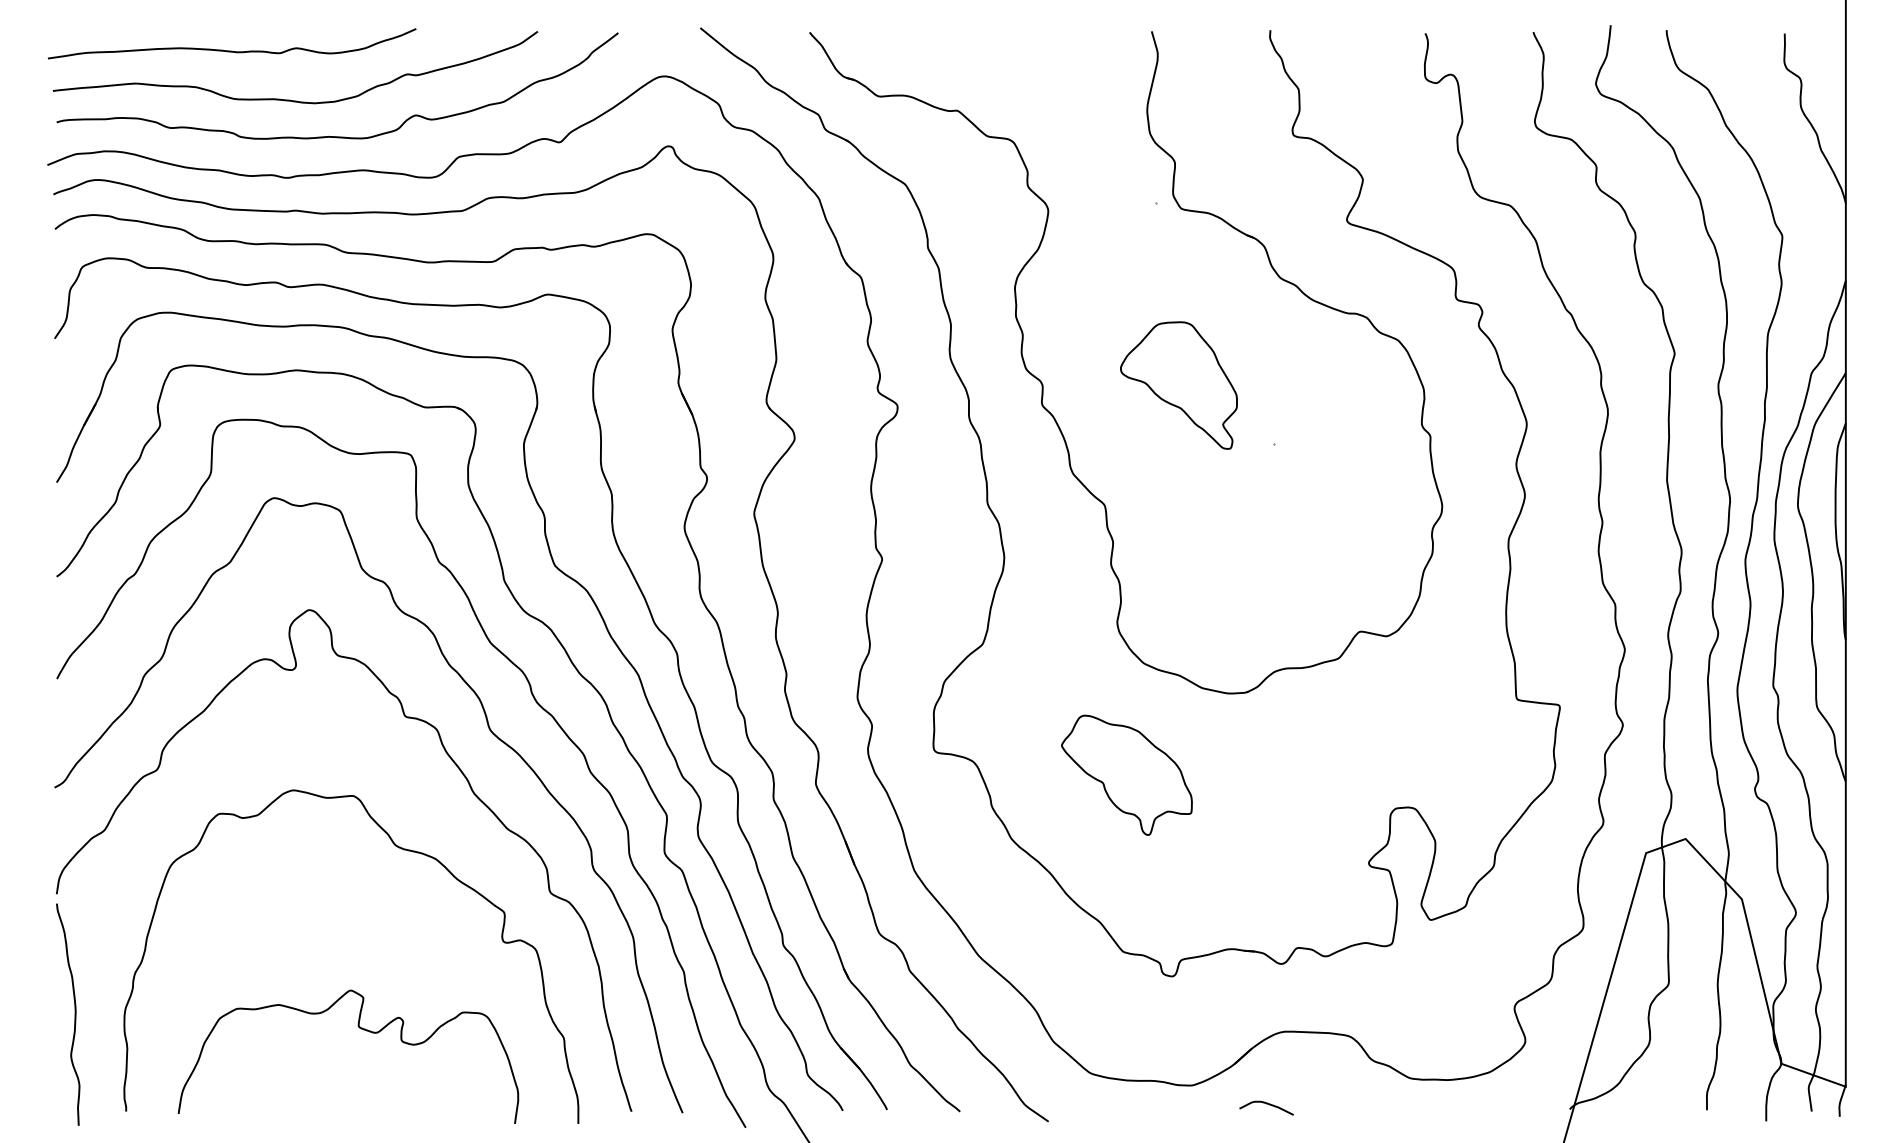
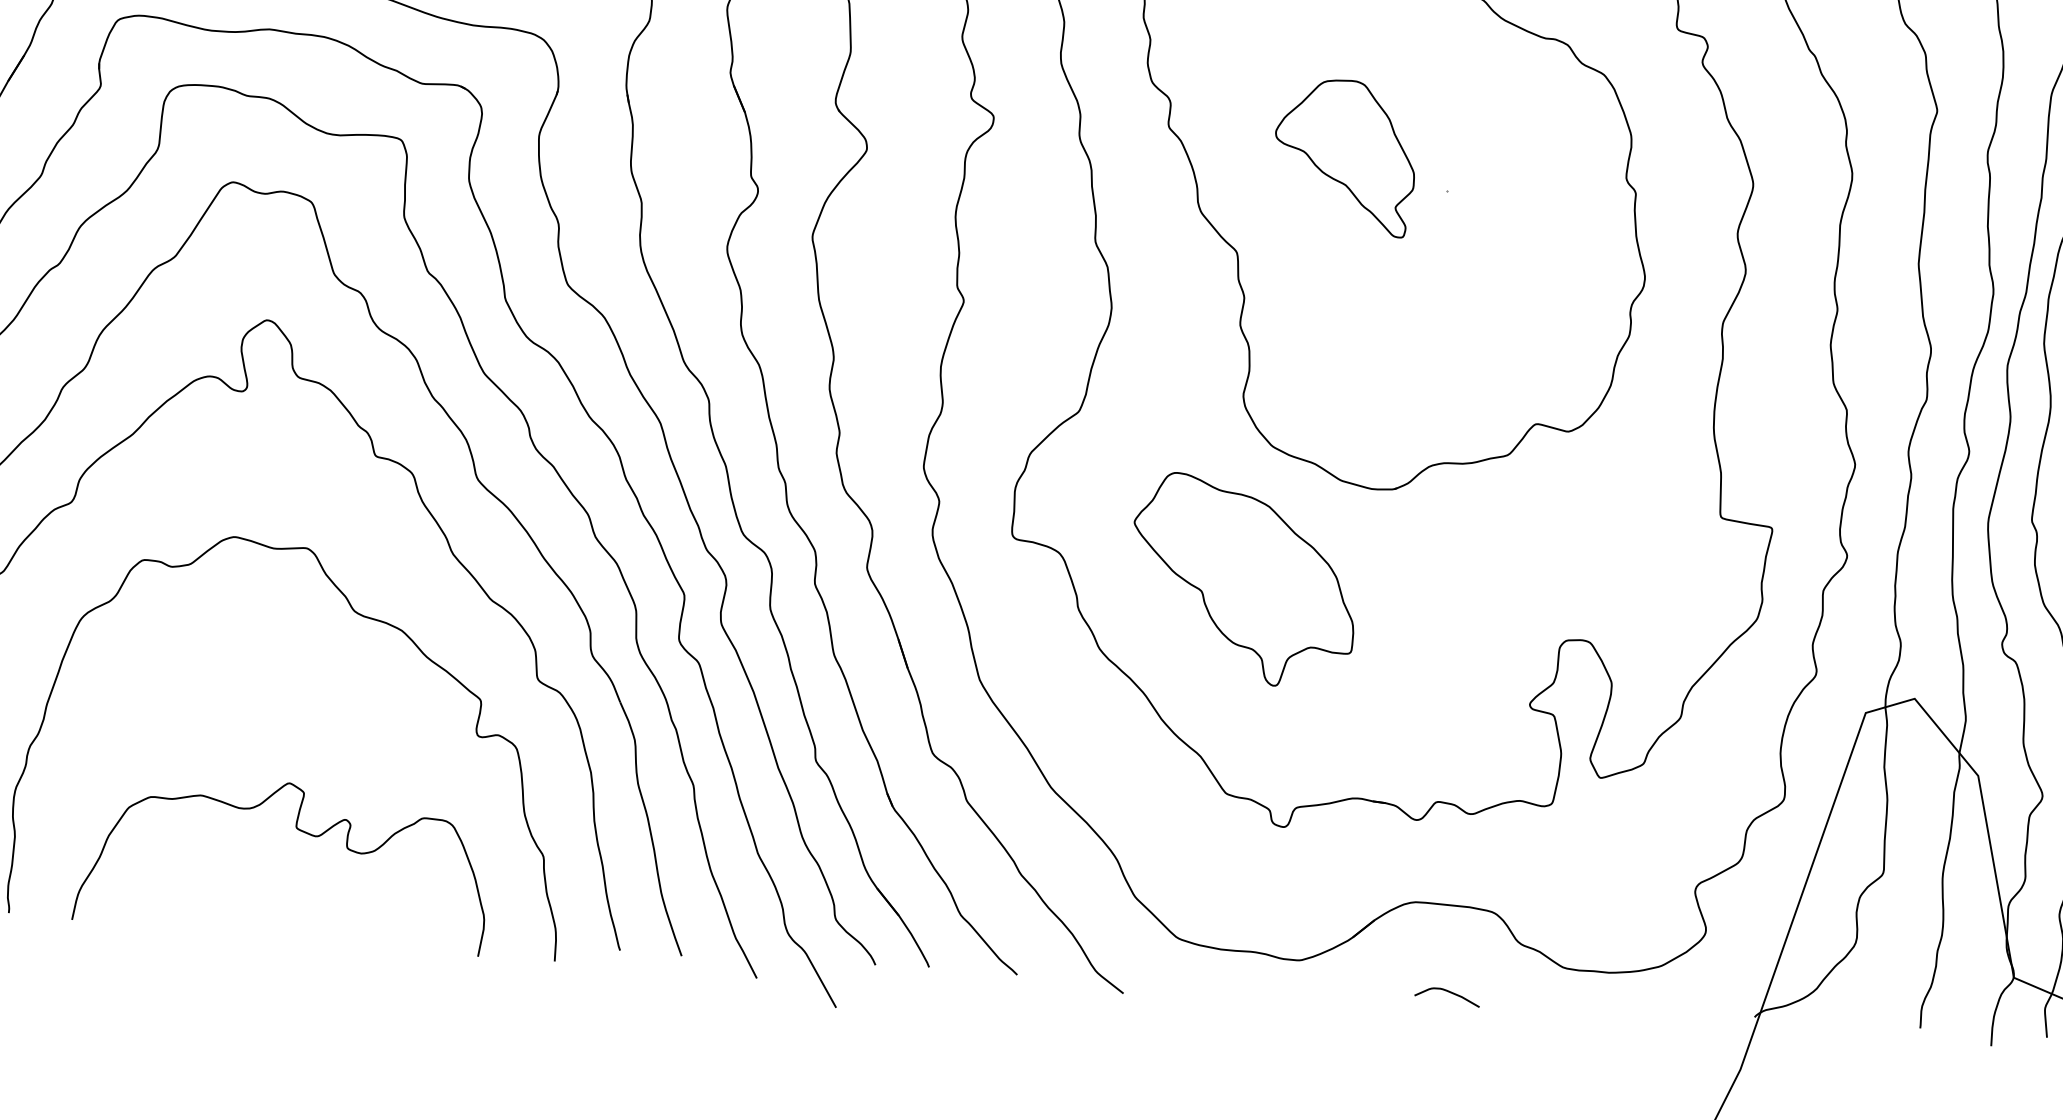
part: (1178, 385) -> (1344, 157), moved
part: (1126, 775) -> (1243, 580), size x1.43
curve: (1266, 1104) -> (1447, 992), moved

